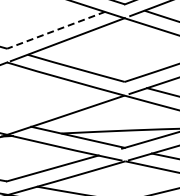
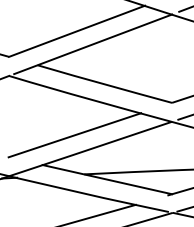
line: (55, 30) -> (76, 31), dashed -> solid
line: (54, 105) -> (74, 135), added

